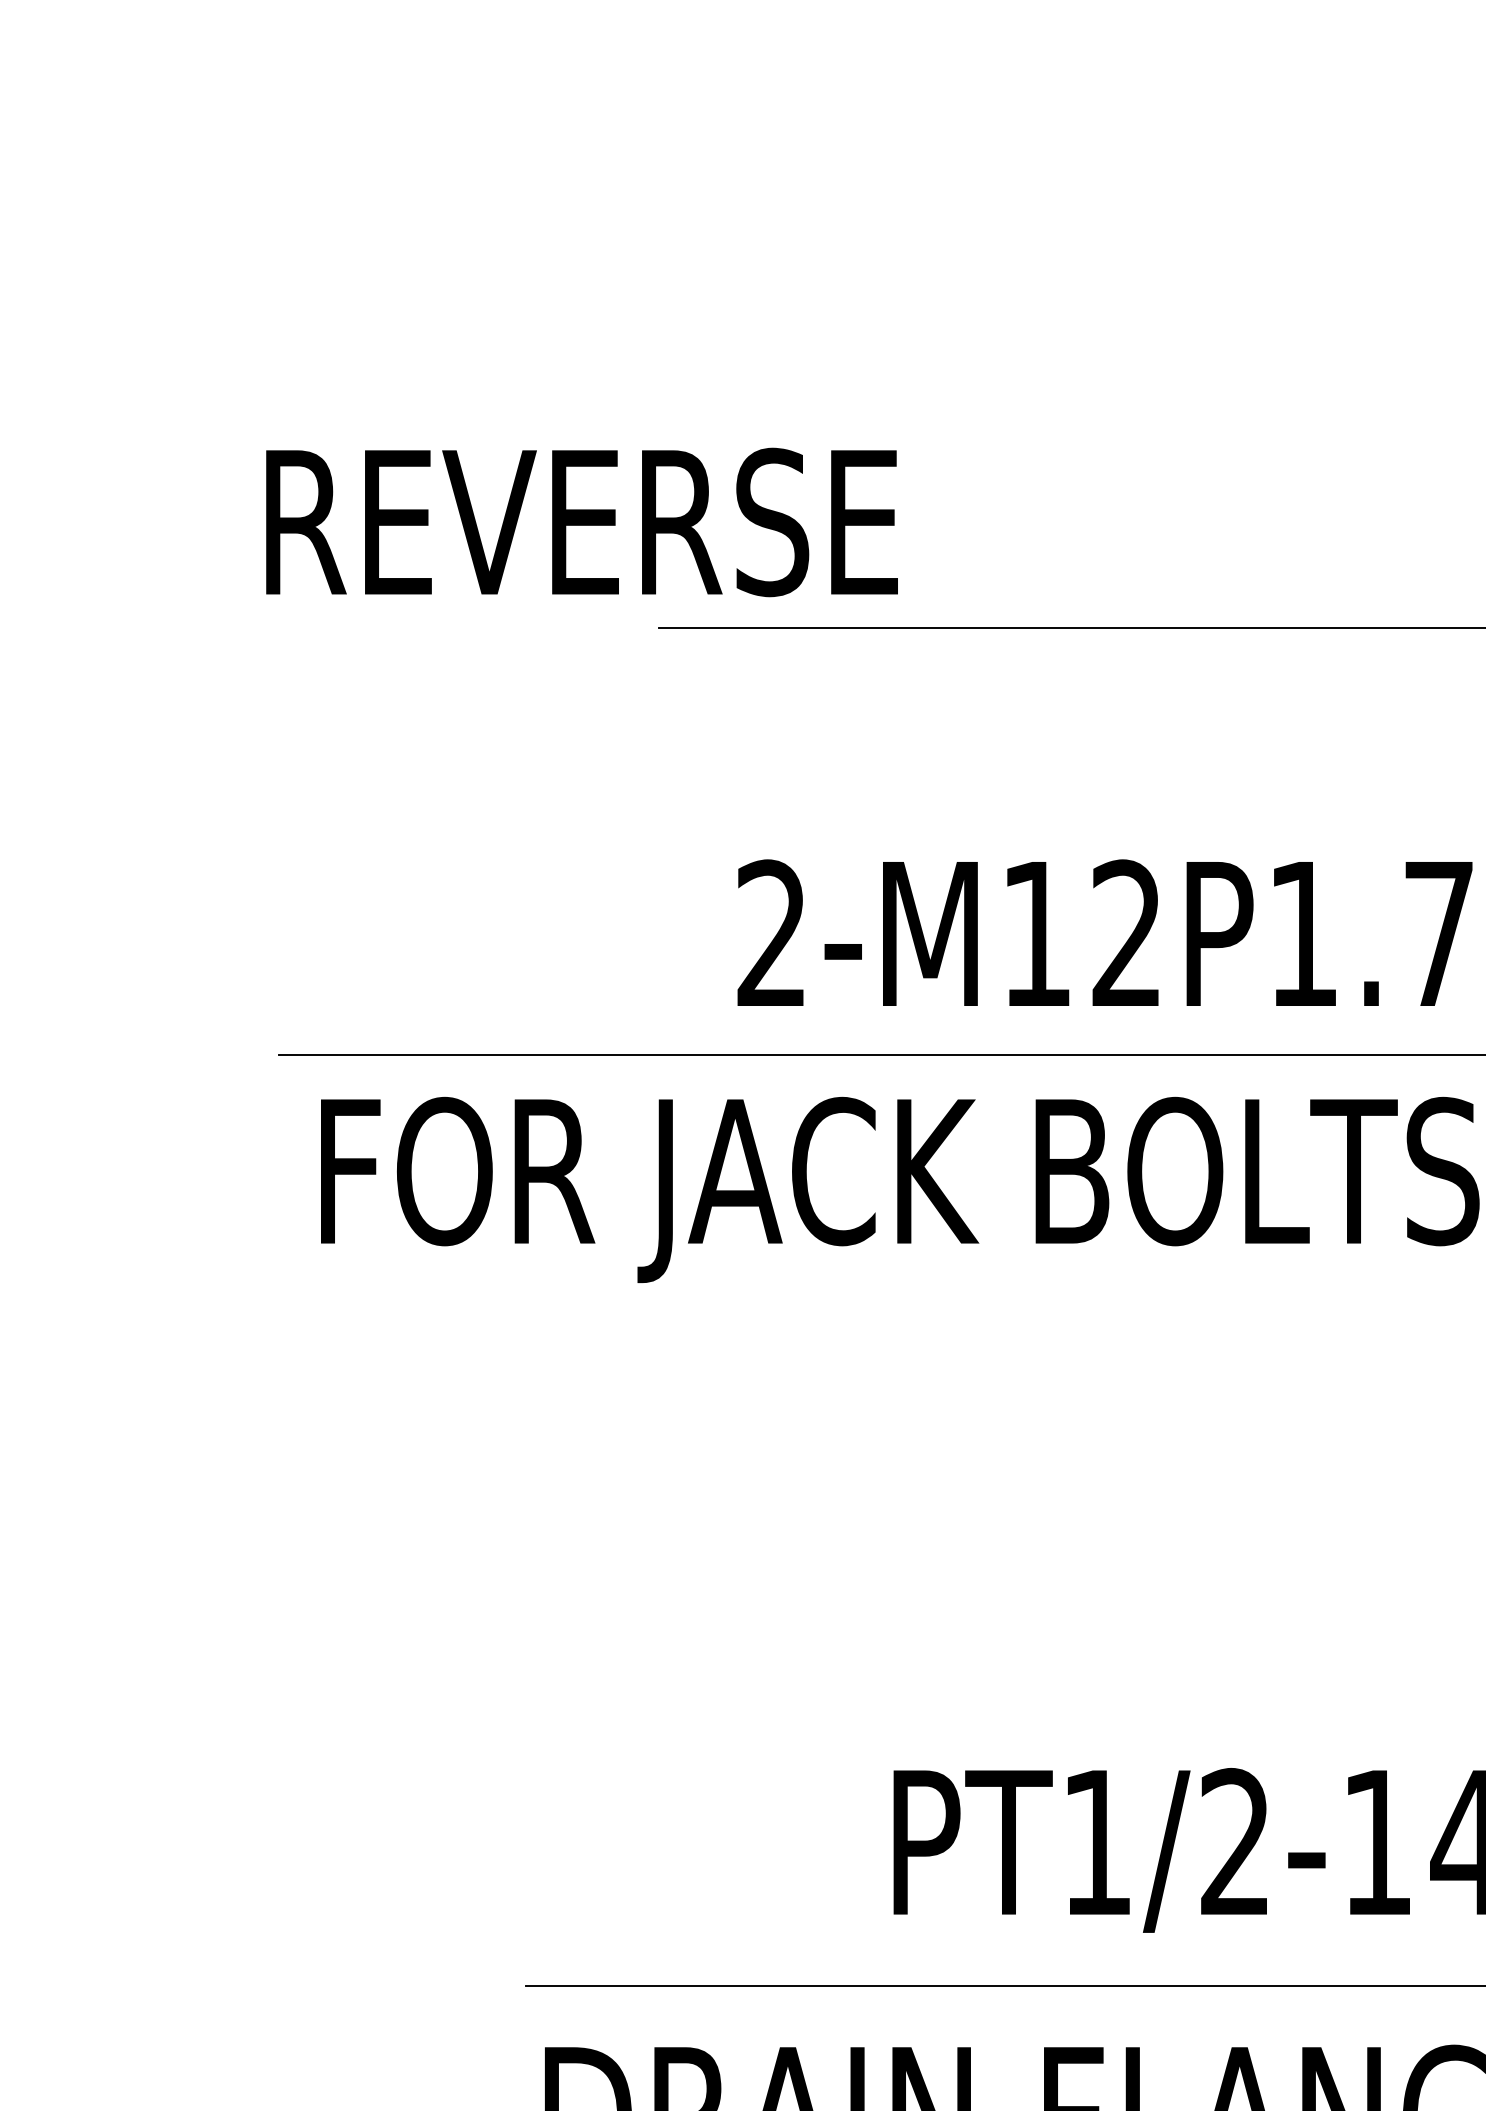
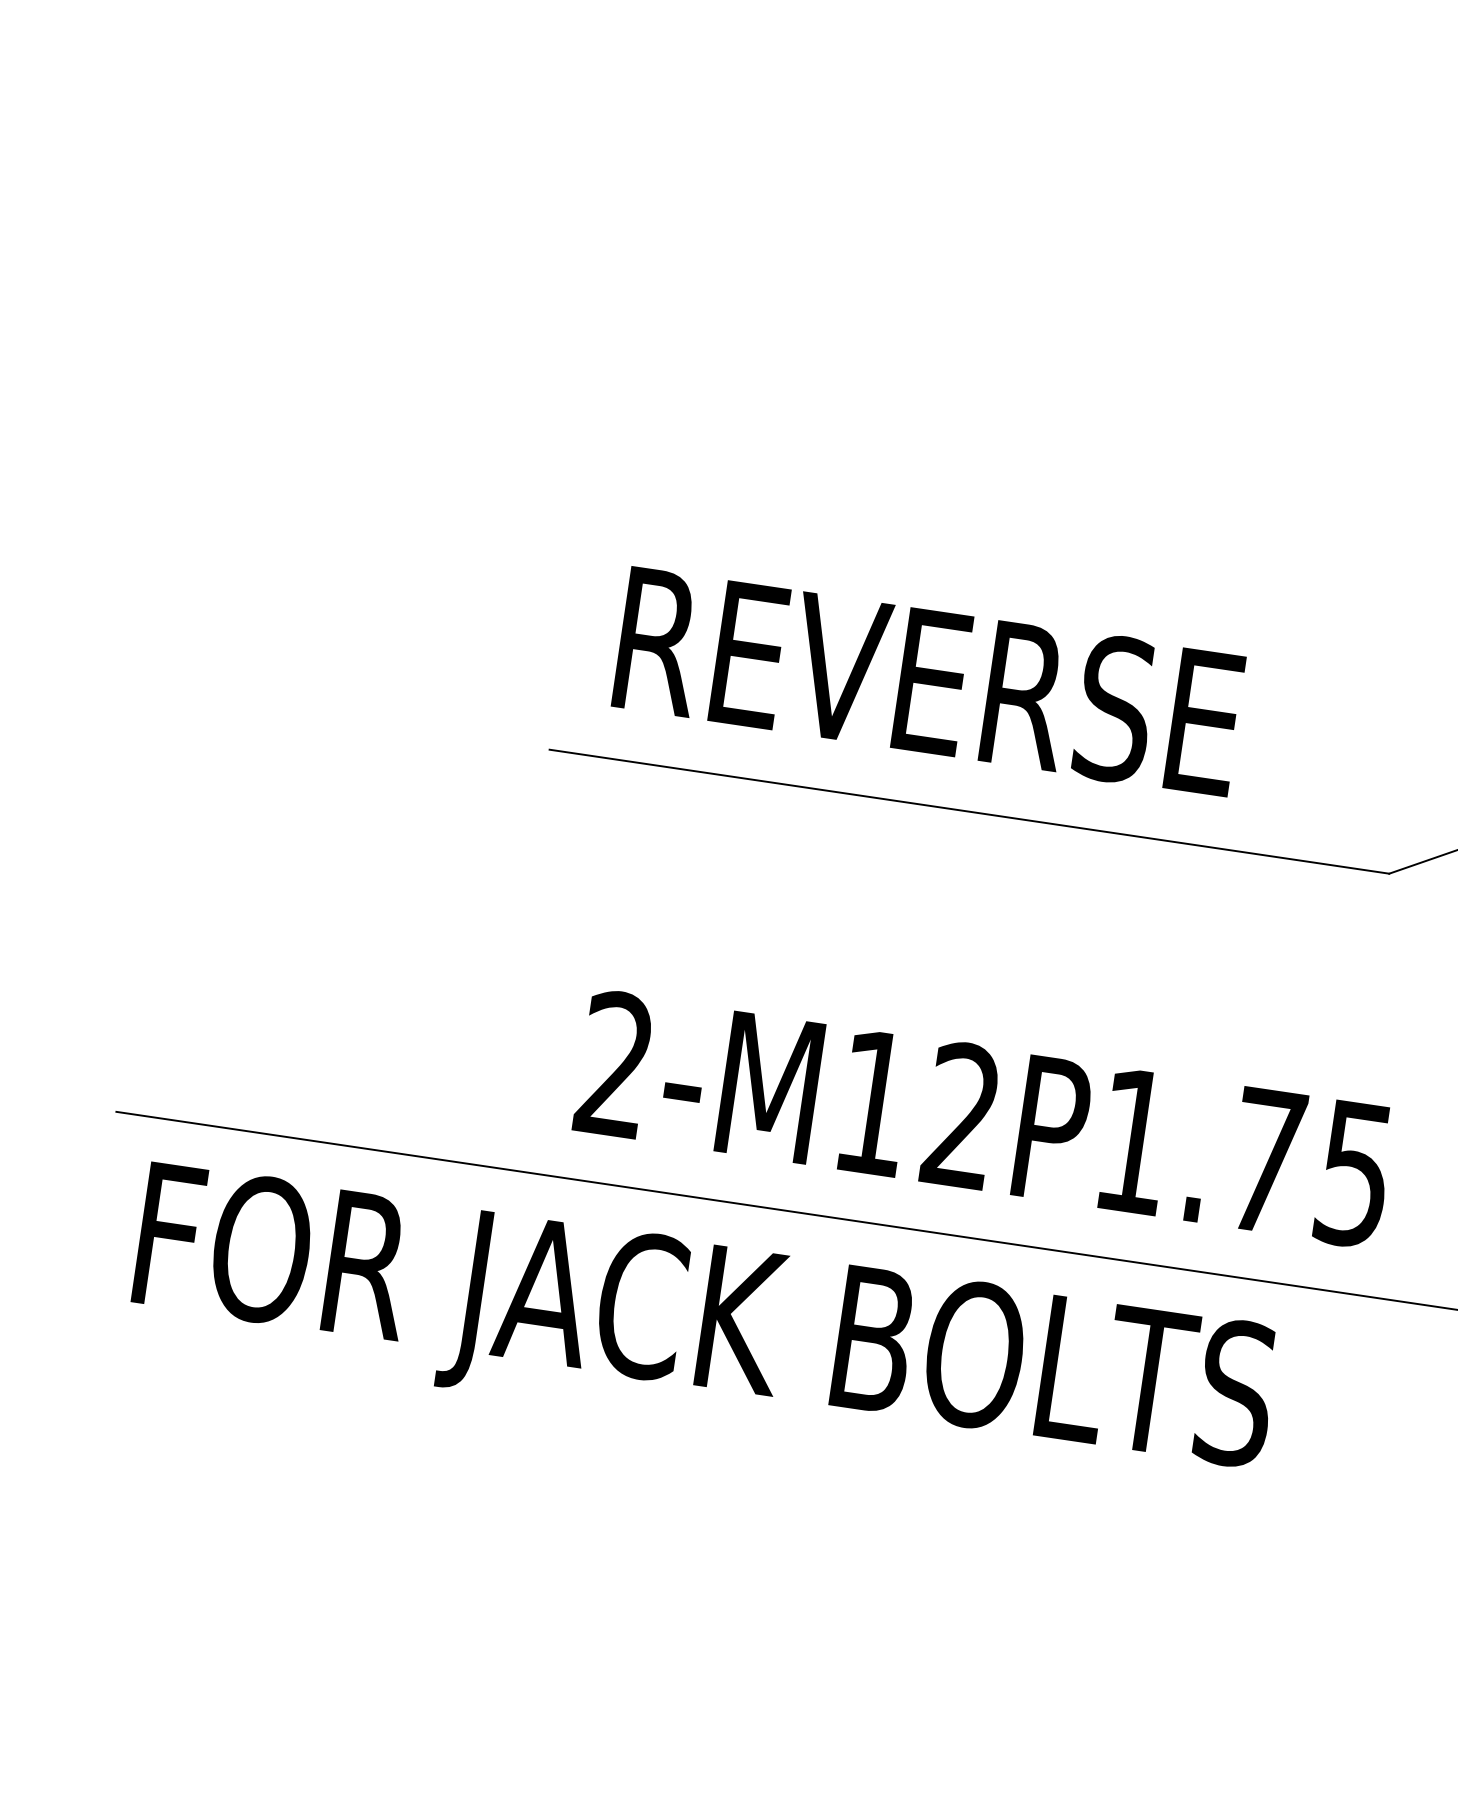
text: (581, 522) -> (928, 681), moved

